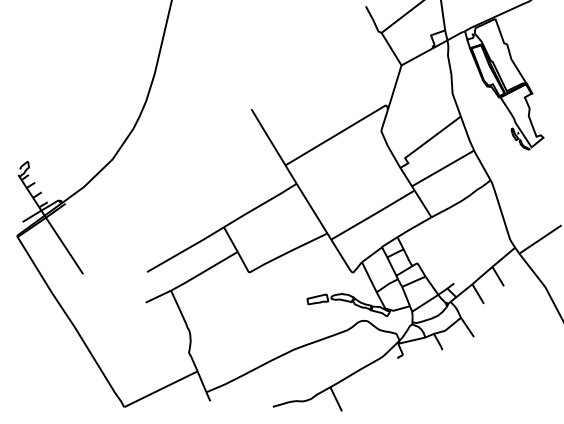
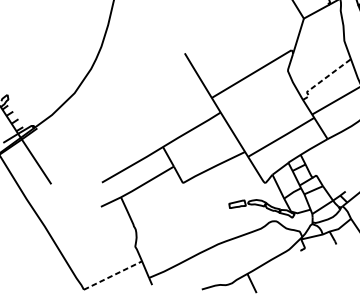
line: (425, 142) -> (322, 79), solid -> dashed
line: (160, 389) -> (112, 275), solid -> dashed

